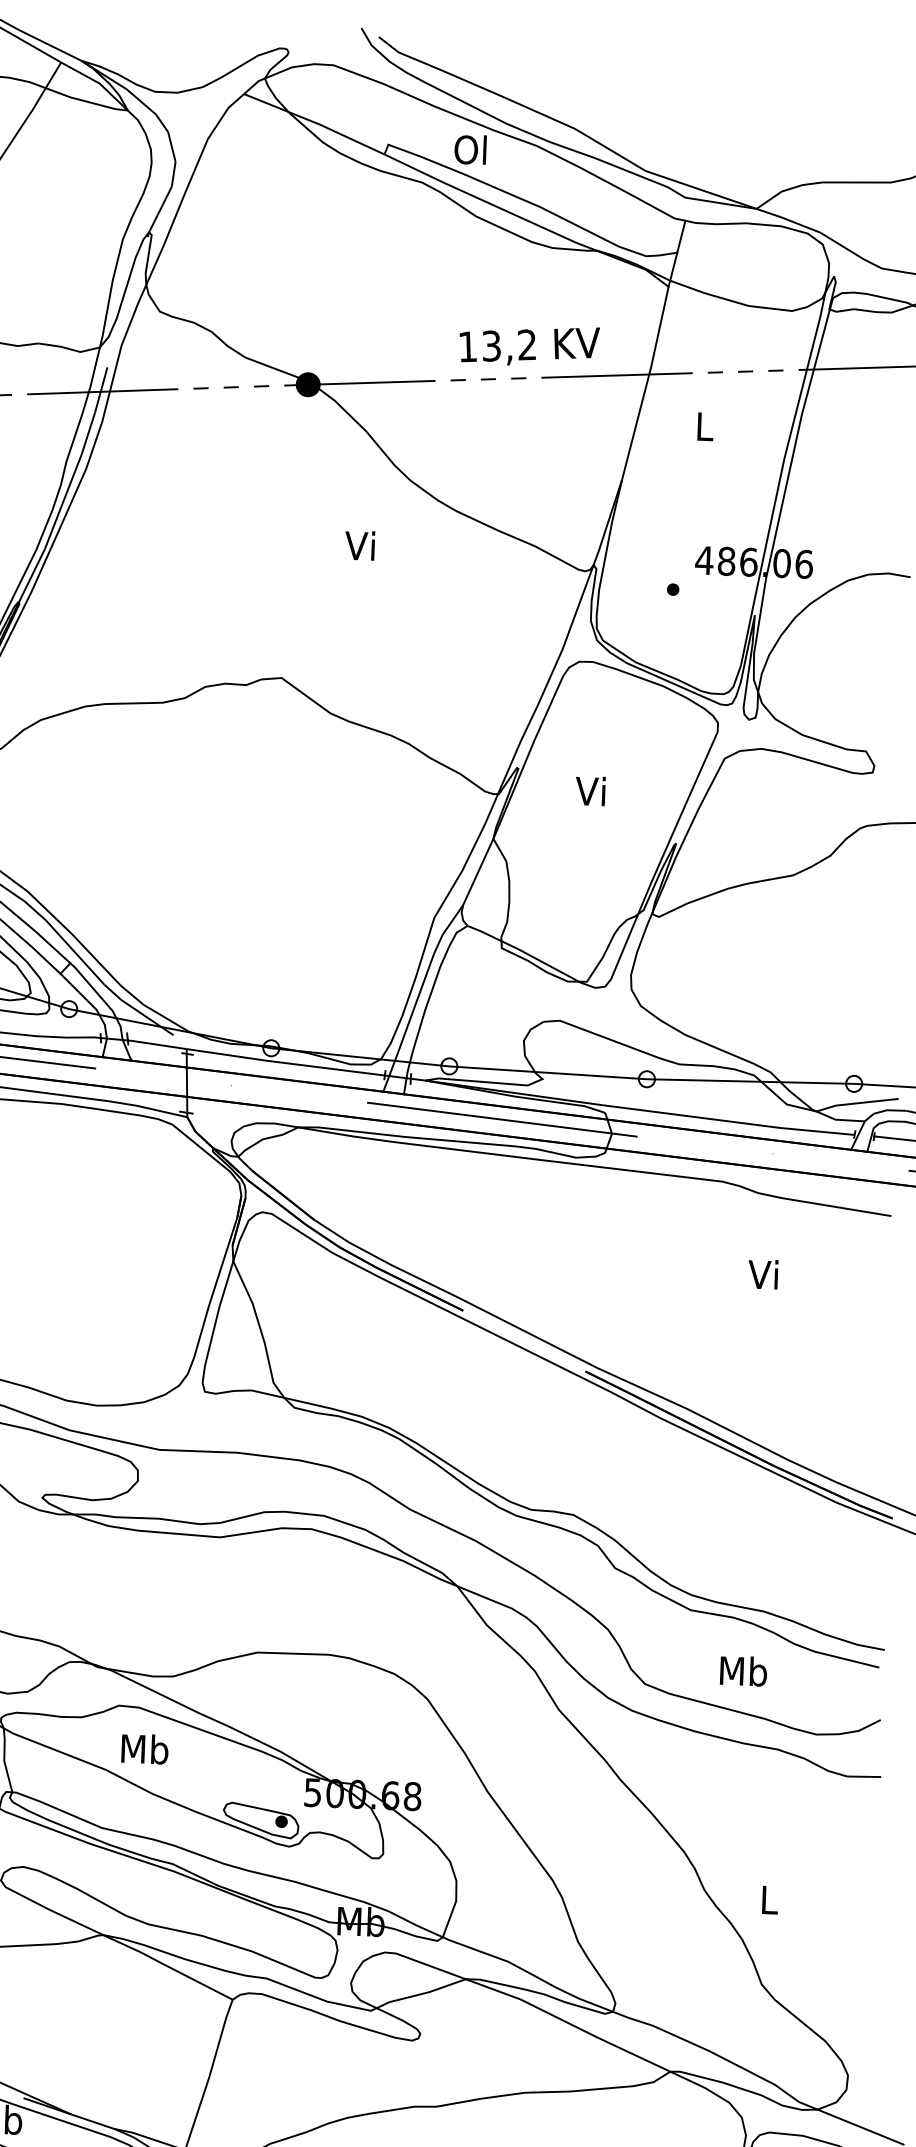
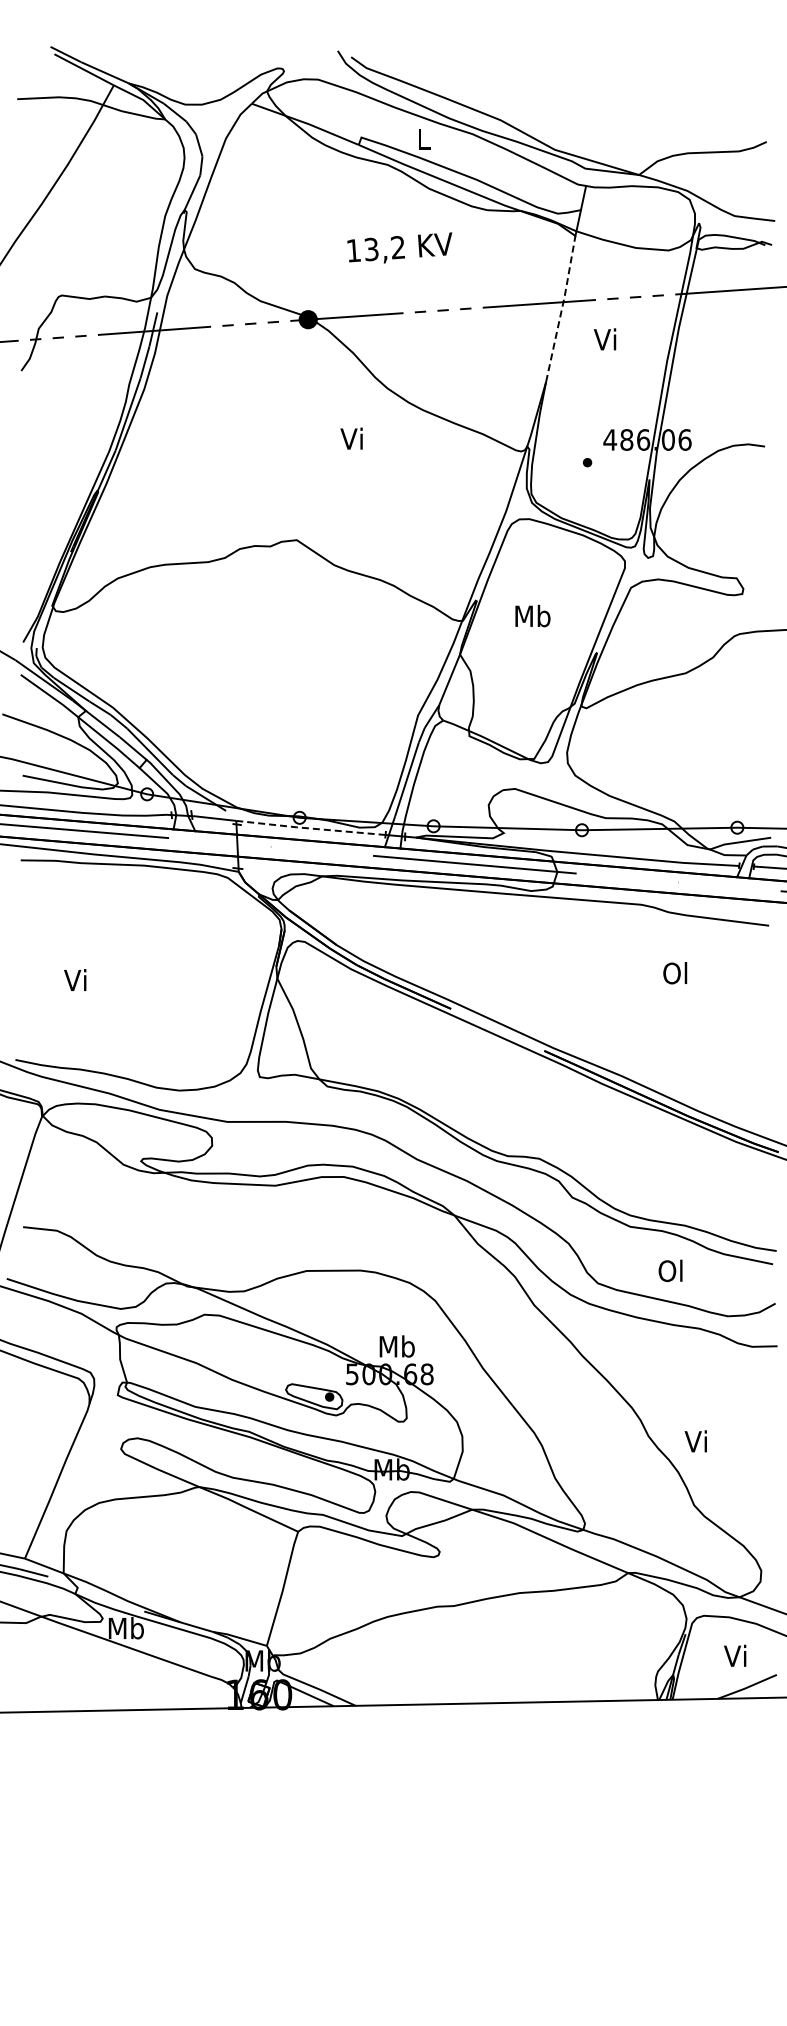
text: (469, 149) -> (422, 138), Ol -> L
text: (528, 344) -> (399, 247), moved
line: (647, 382) -> (562, 308), solid -> dashed
text: (702, 426) -> (604, 339), L -> Vi
text: (591, 790) -> (532, 615), Vi -> Mb
line: (285, 1063) -> (310, 828), solid -> dashed
text: (764, 1274) -> (675, 973), Vi -> Ol
text: (743, 1670) -> (671, 1270), Mb -> Ol
text: (144, 1749) -> (396, 1346), moved
text: (766, 1899) -> (695, 1441), L -> Vi

